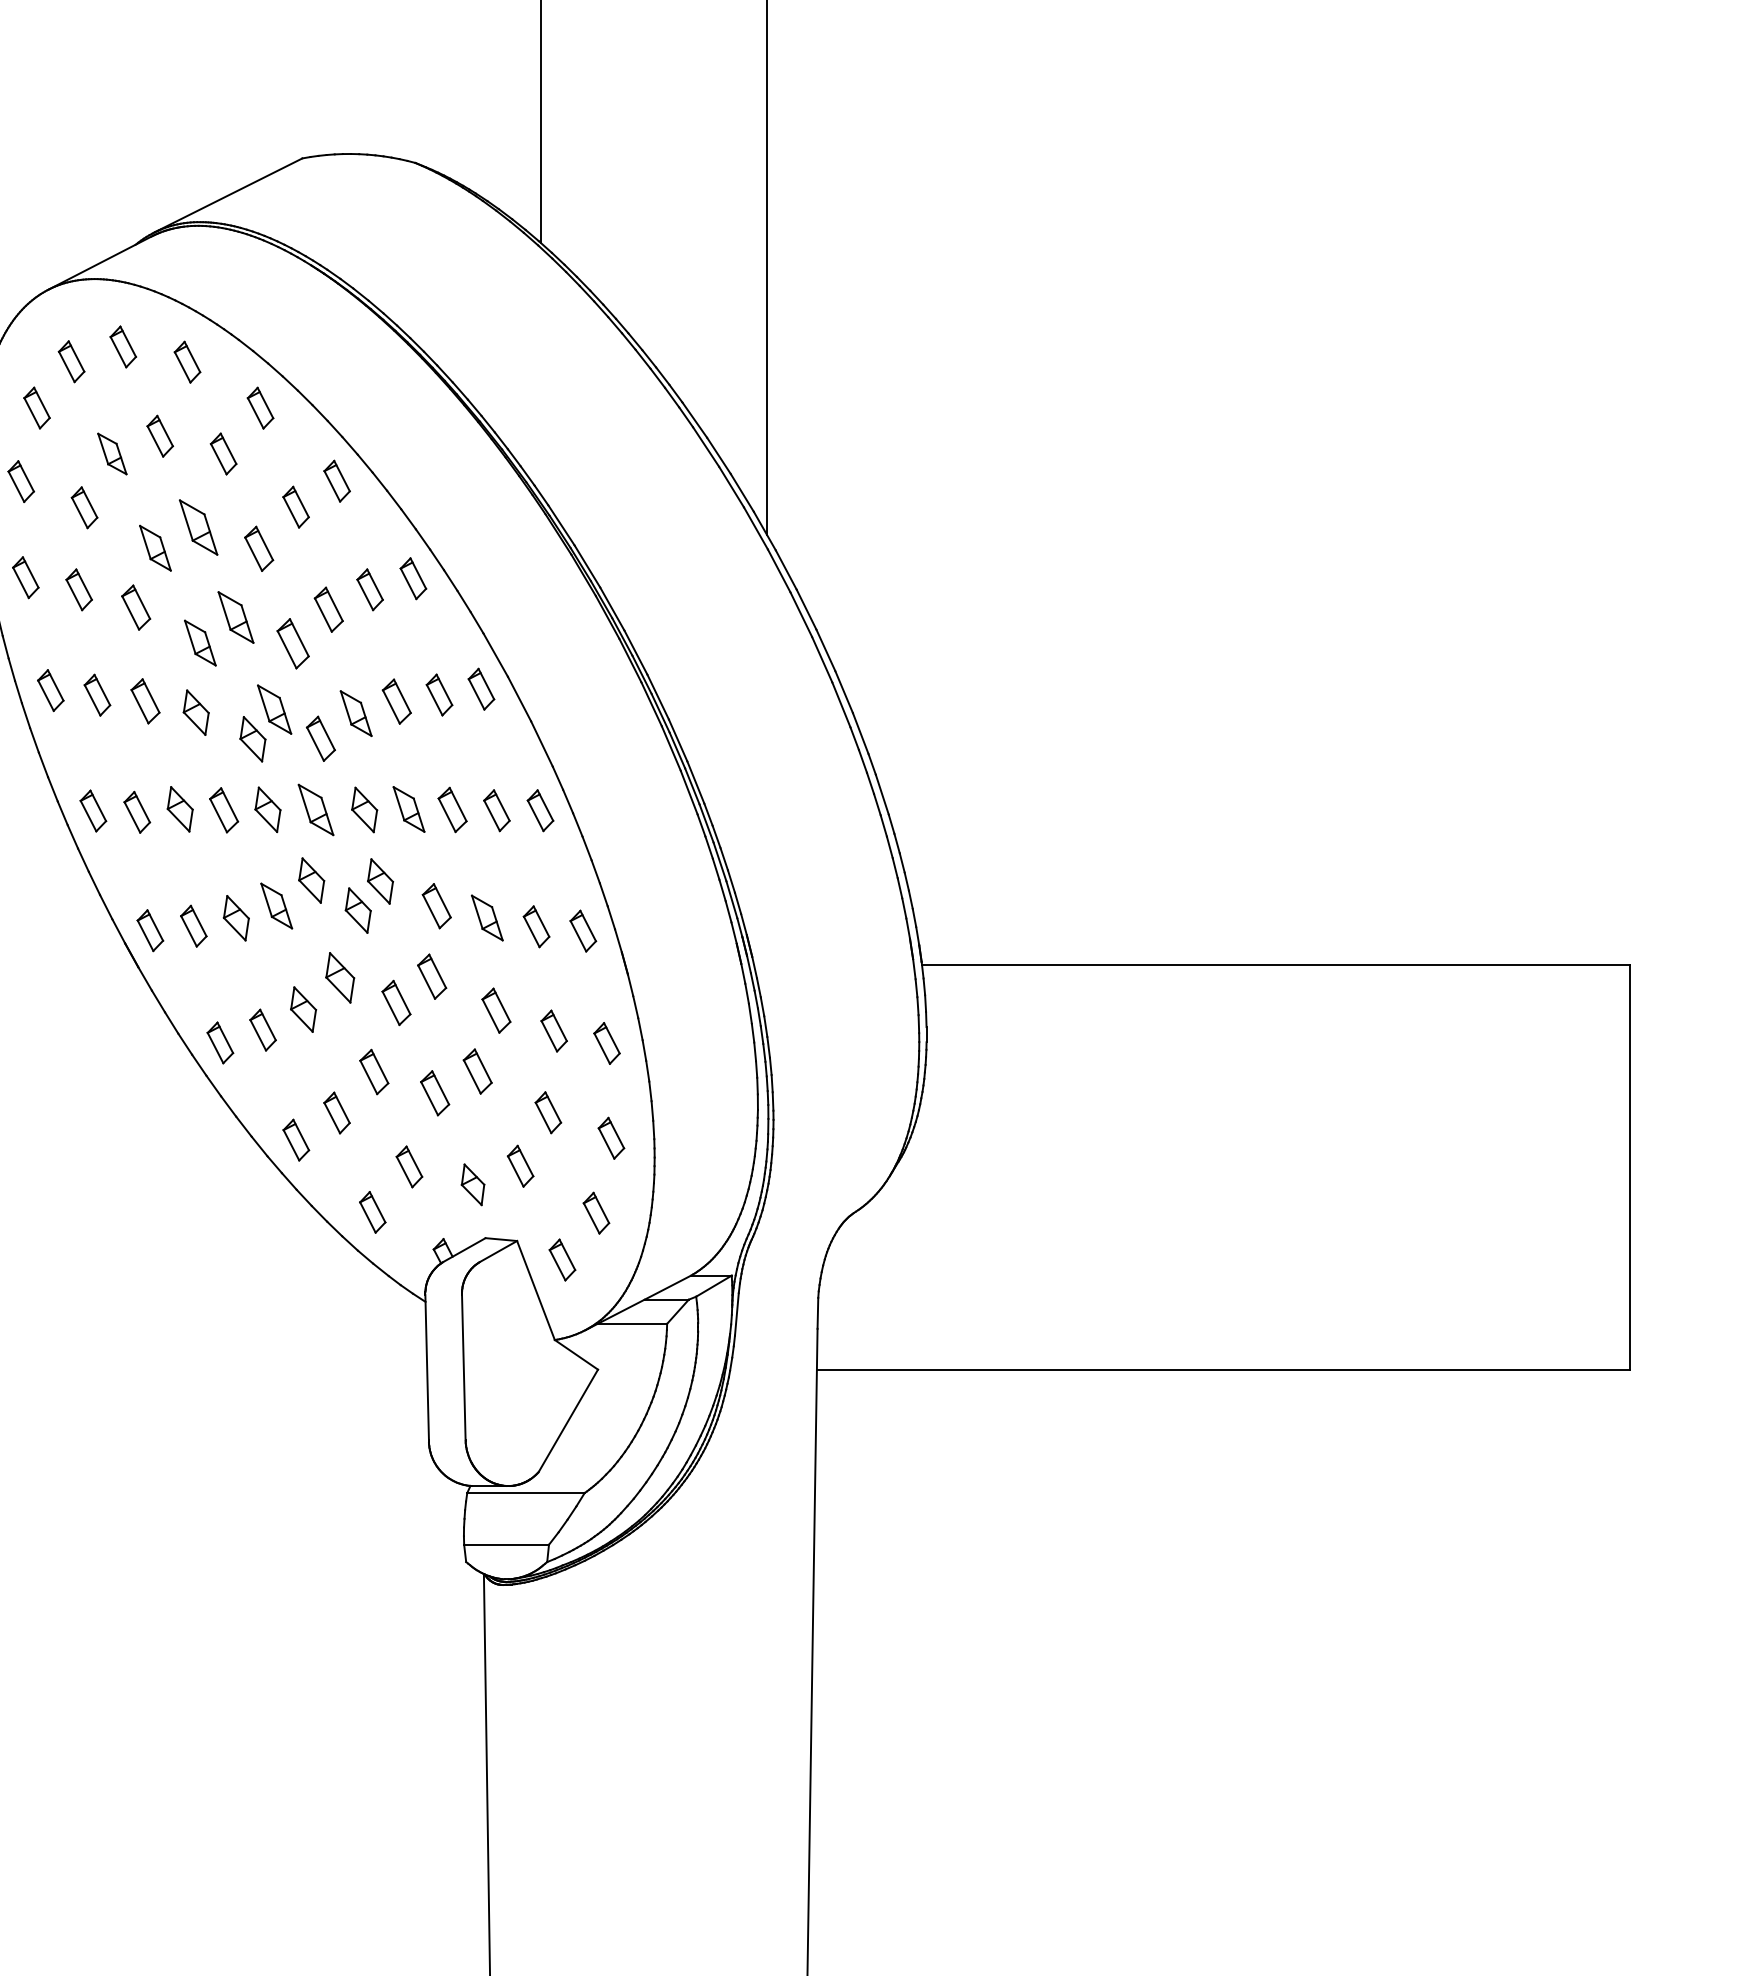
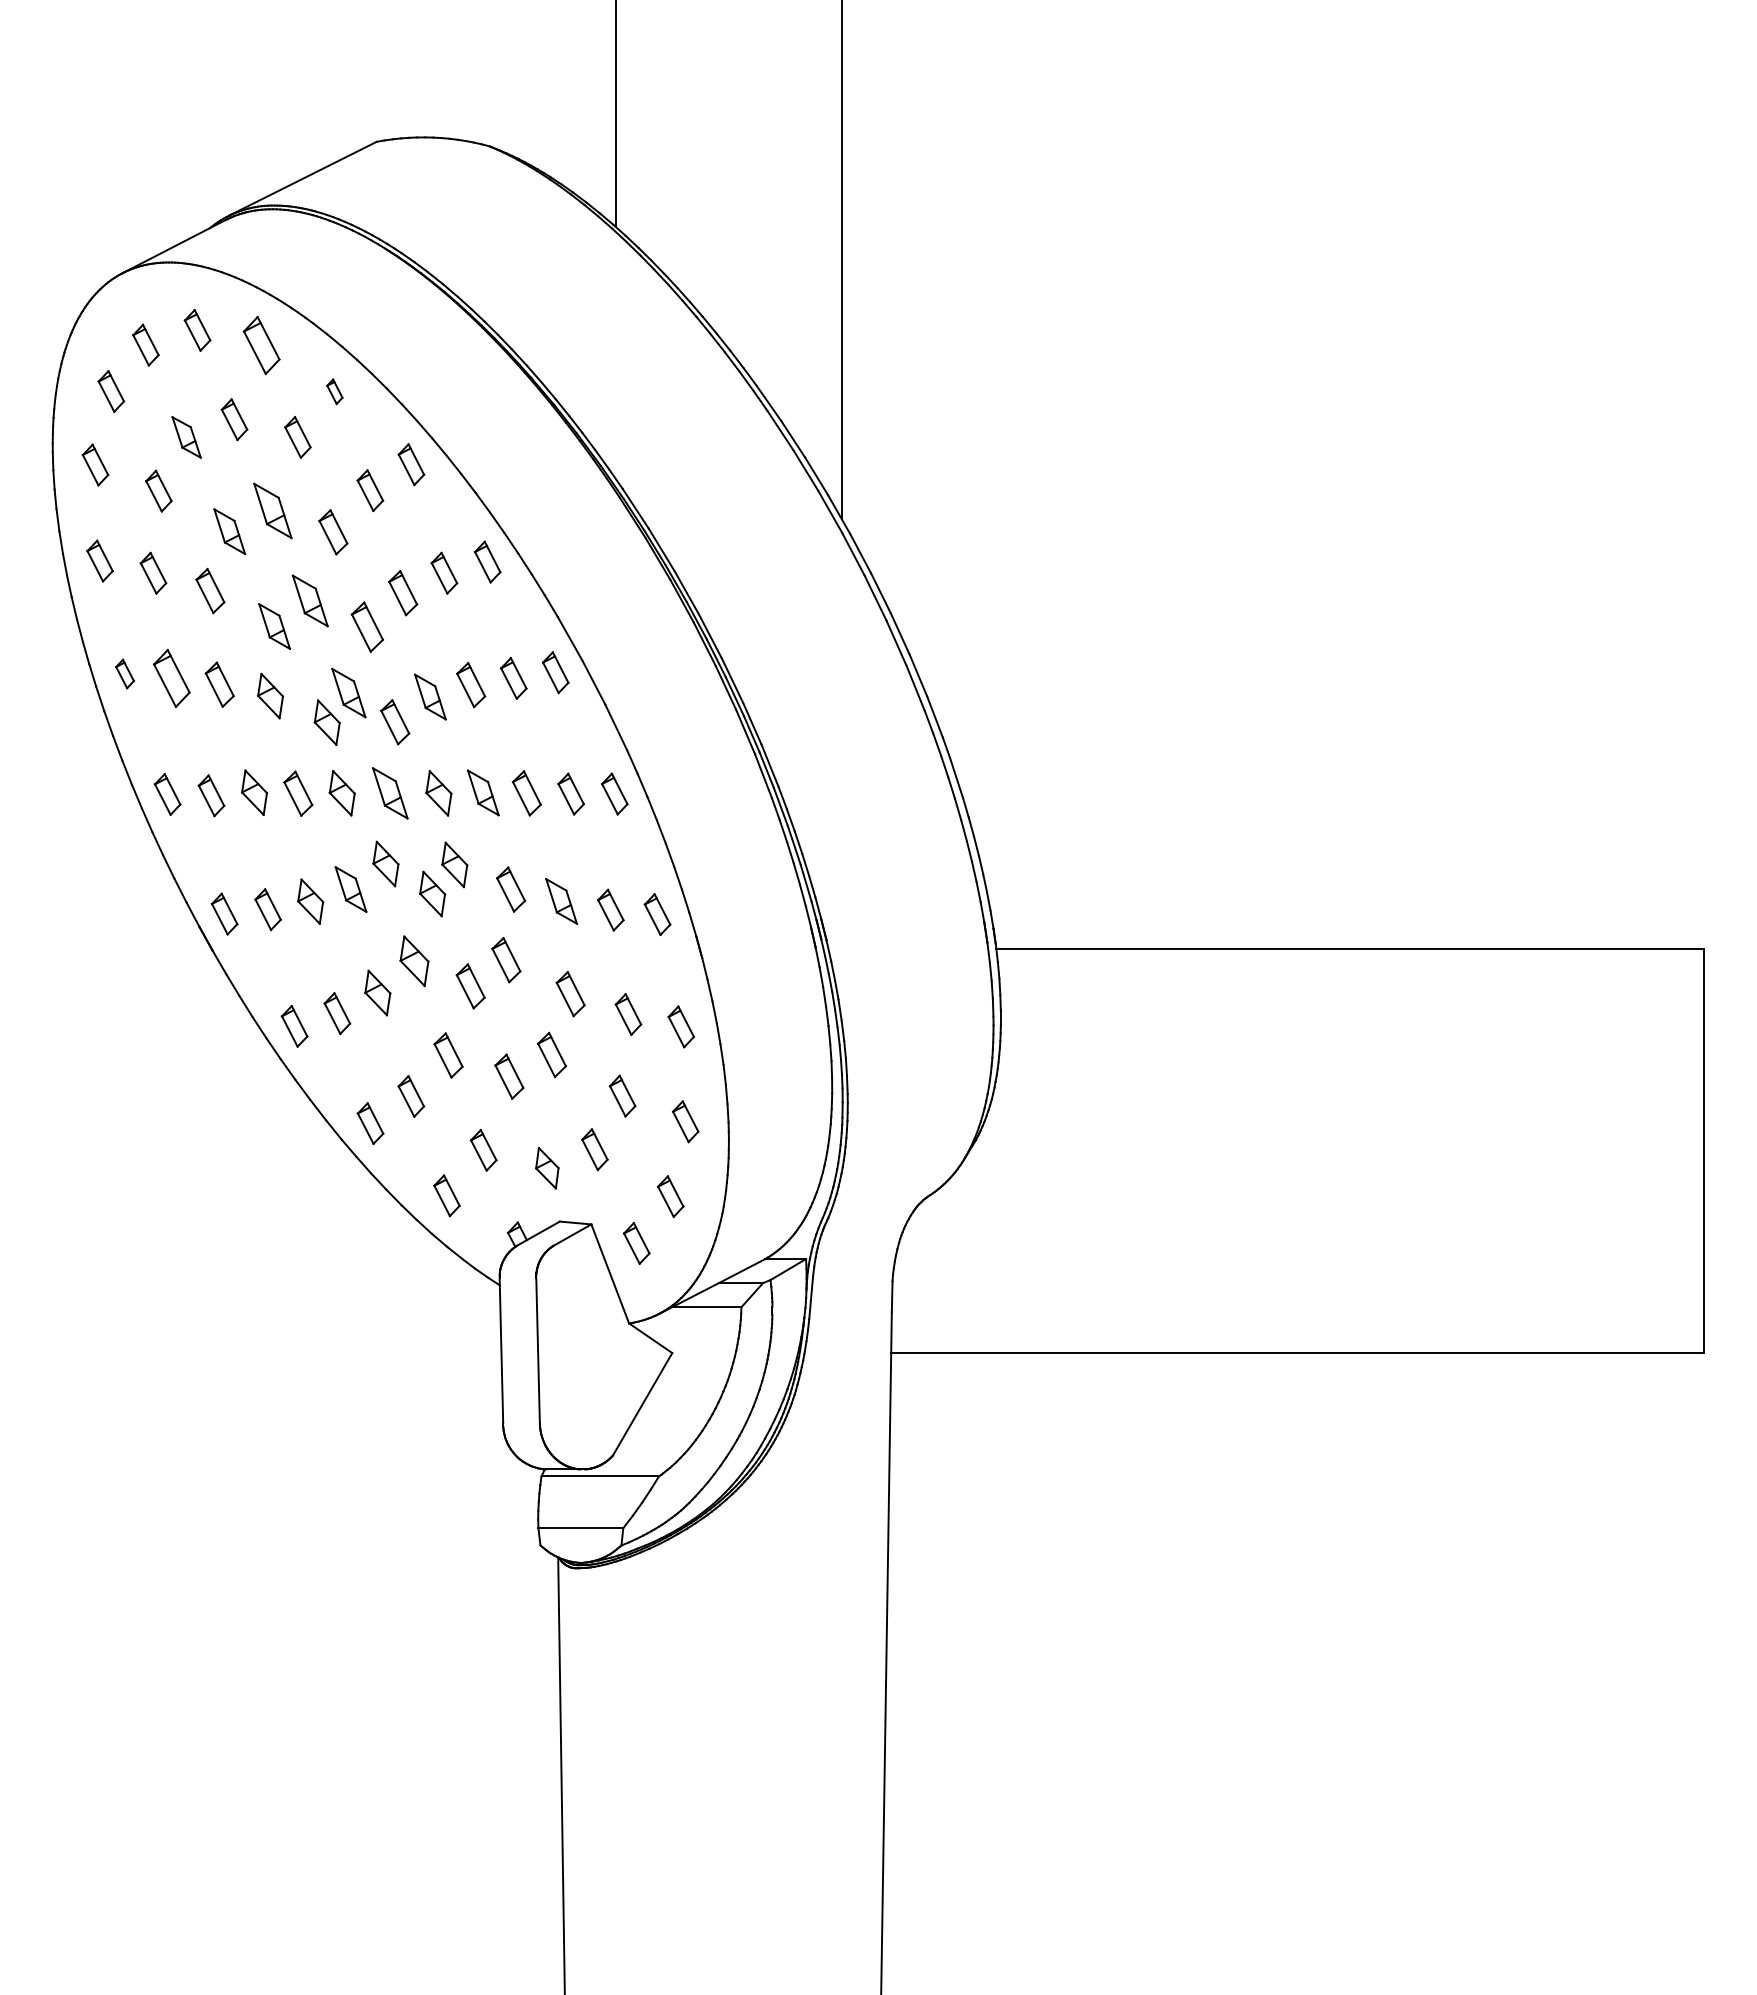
part: (187, 362) -> (261, 345), size x1.4
part: (260, 408) -> (334, 391), size x0.6
part: (50, 690) -> (124, 673), size x0.7
part: (97, 695) -> (171, 678), size x1.4

